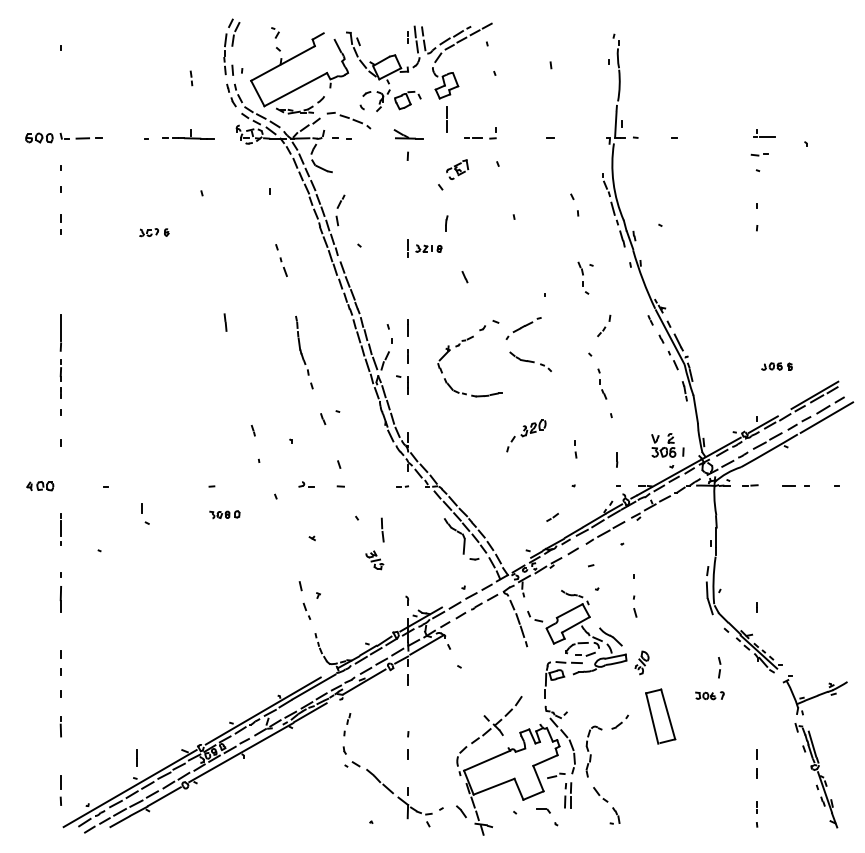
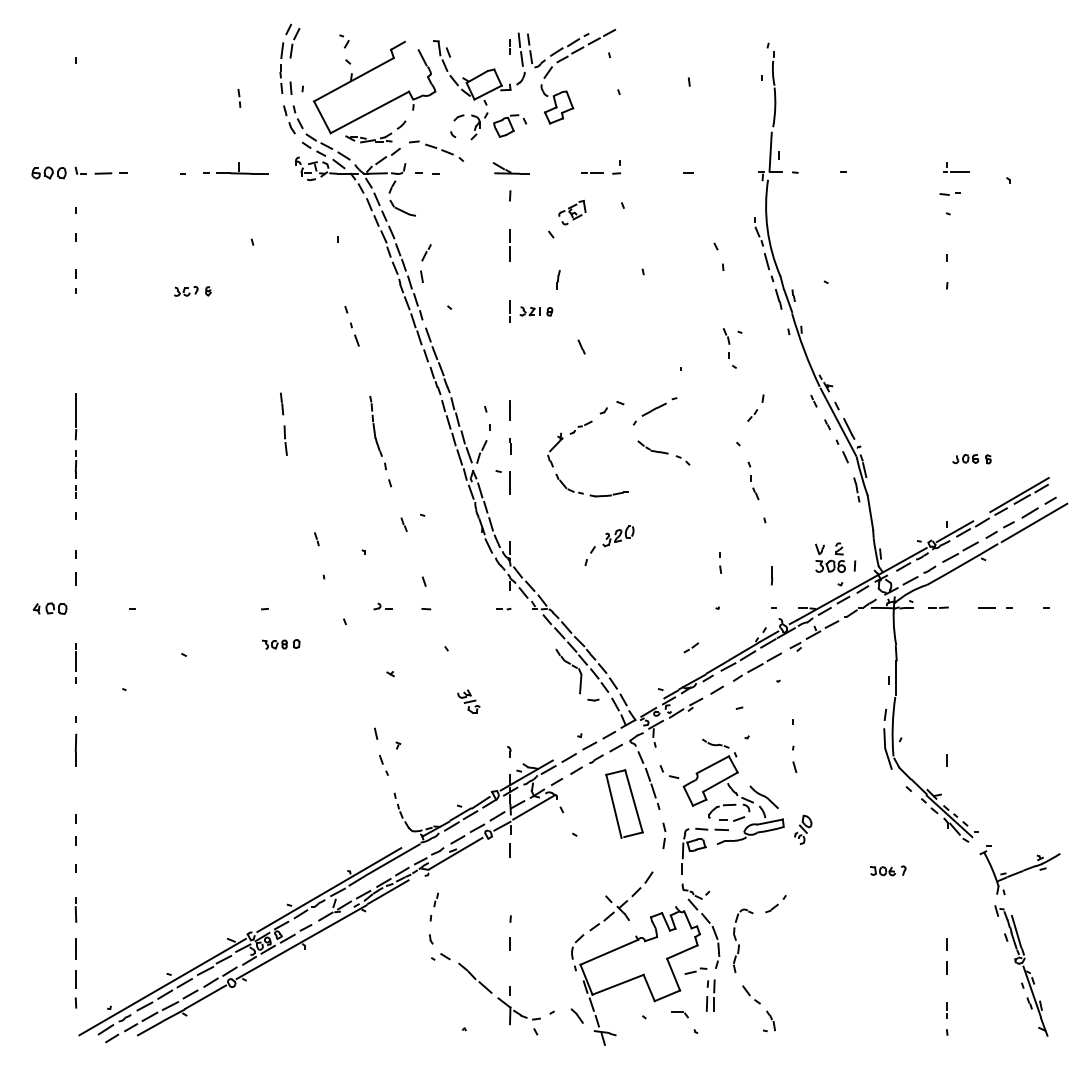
line: (446, 120) -> (509, 246), moved
part: (526, 435) -> (609, 545), moved
line: (142, 507) -> (75, 578), moved
line: (382, 529) -> (285, 439), moved
part: (719, 667) -> (664, 835), moved
part: (660, 716) -> (624, 803), moved
line: (137, 757) -> (75, 948), moved

